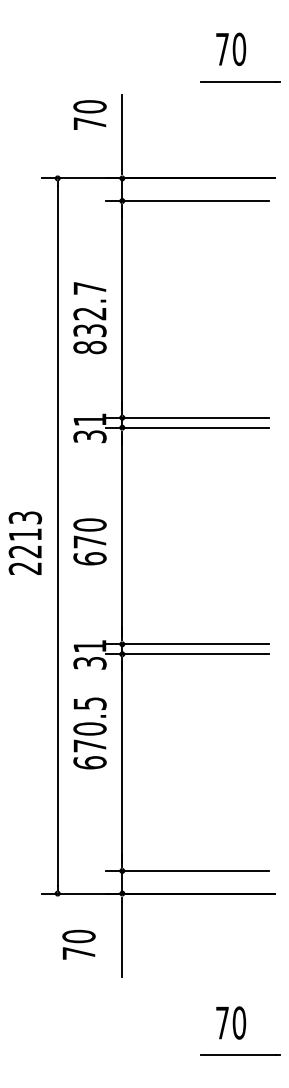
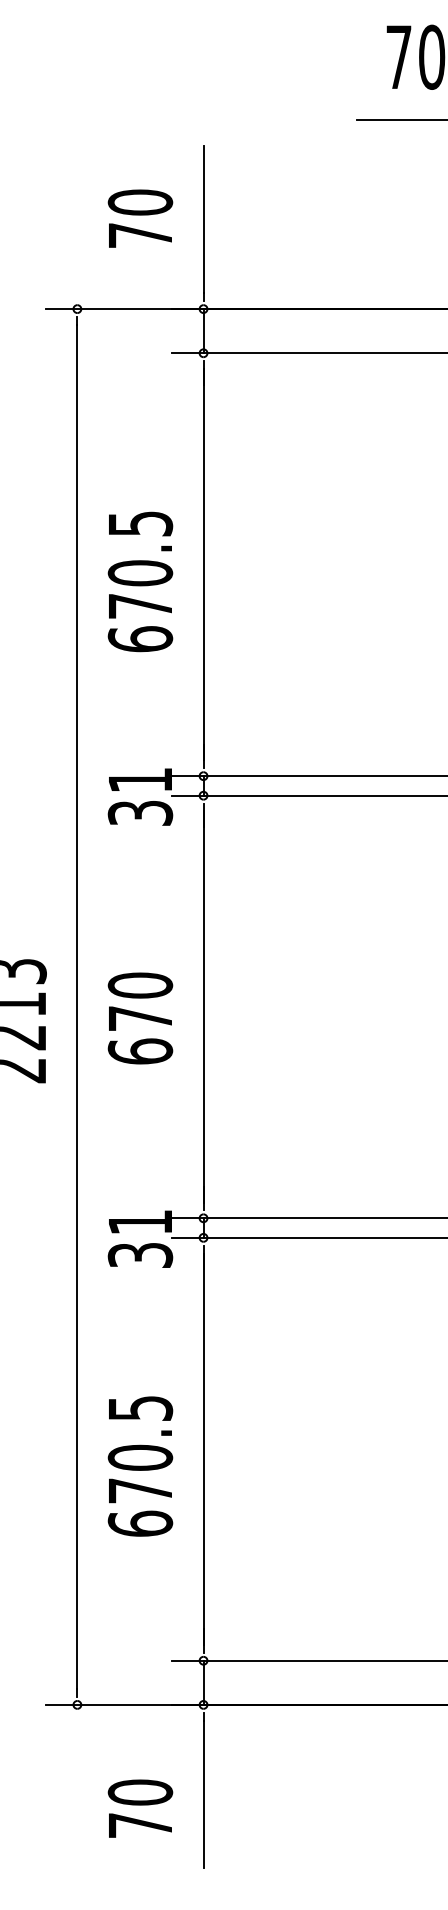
text: (89, 114) -> (139, 217), moved
text: (89, 318) -> (139, 582), 832.7 -> 670.5
text: (89, 733) -> (139, 1466), moved
text: (78, 944) -> (139, 1808), moved

